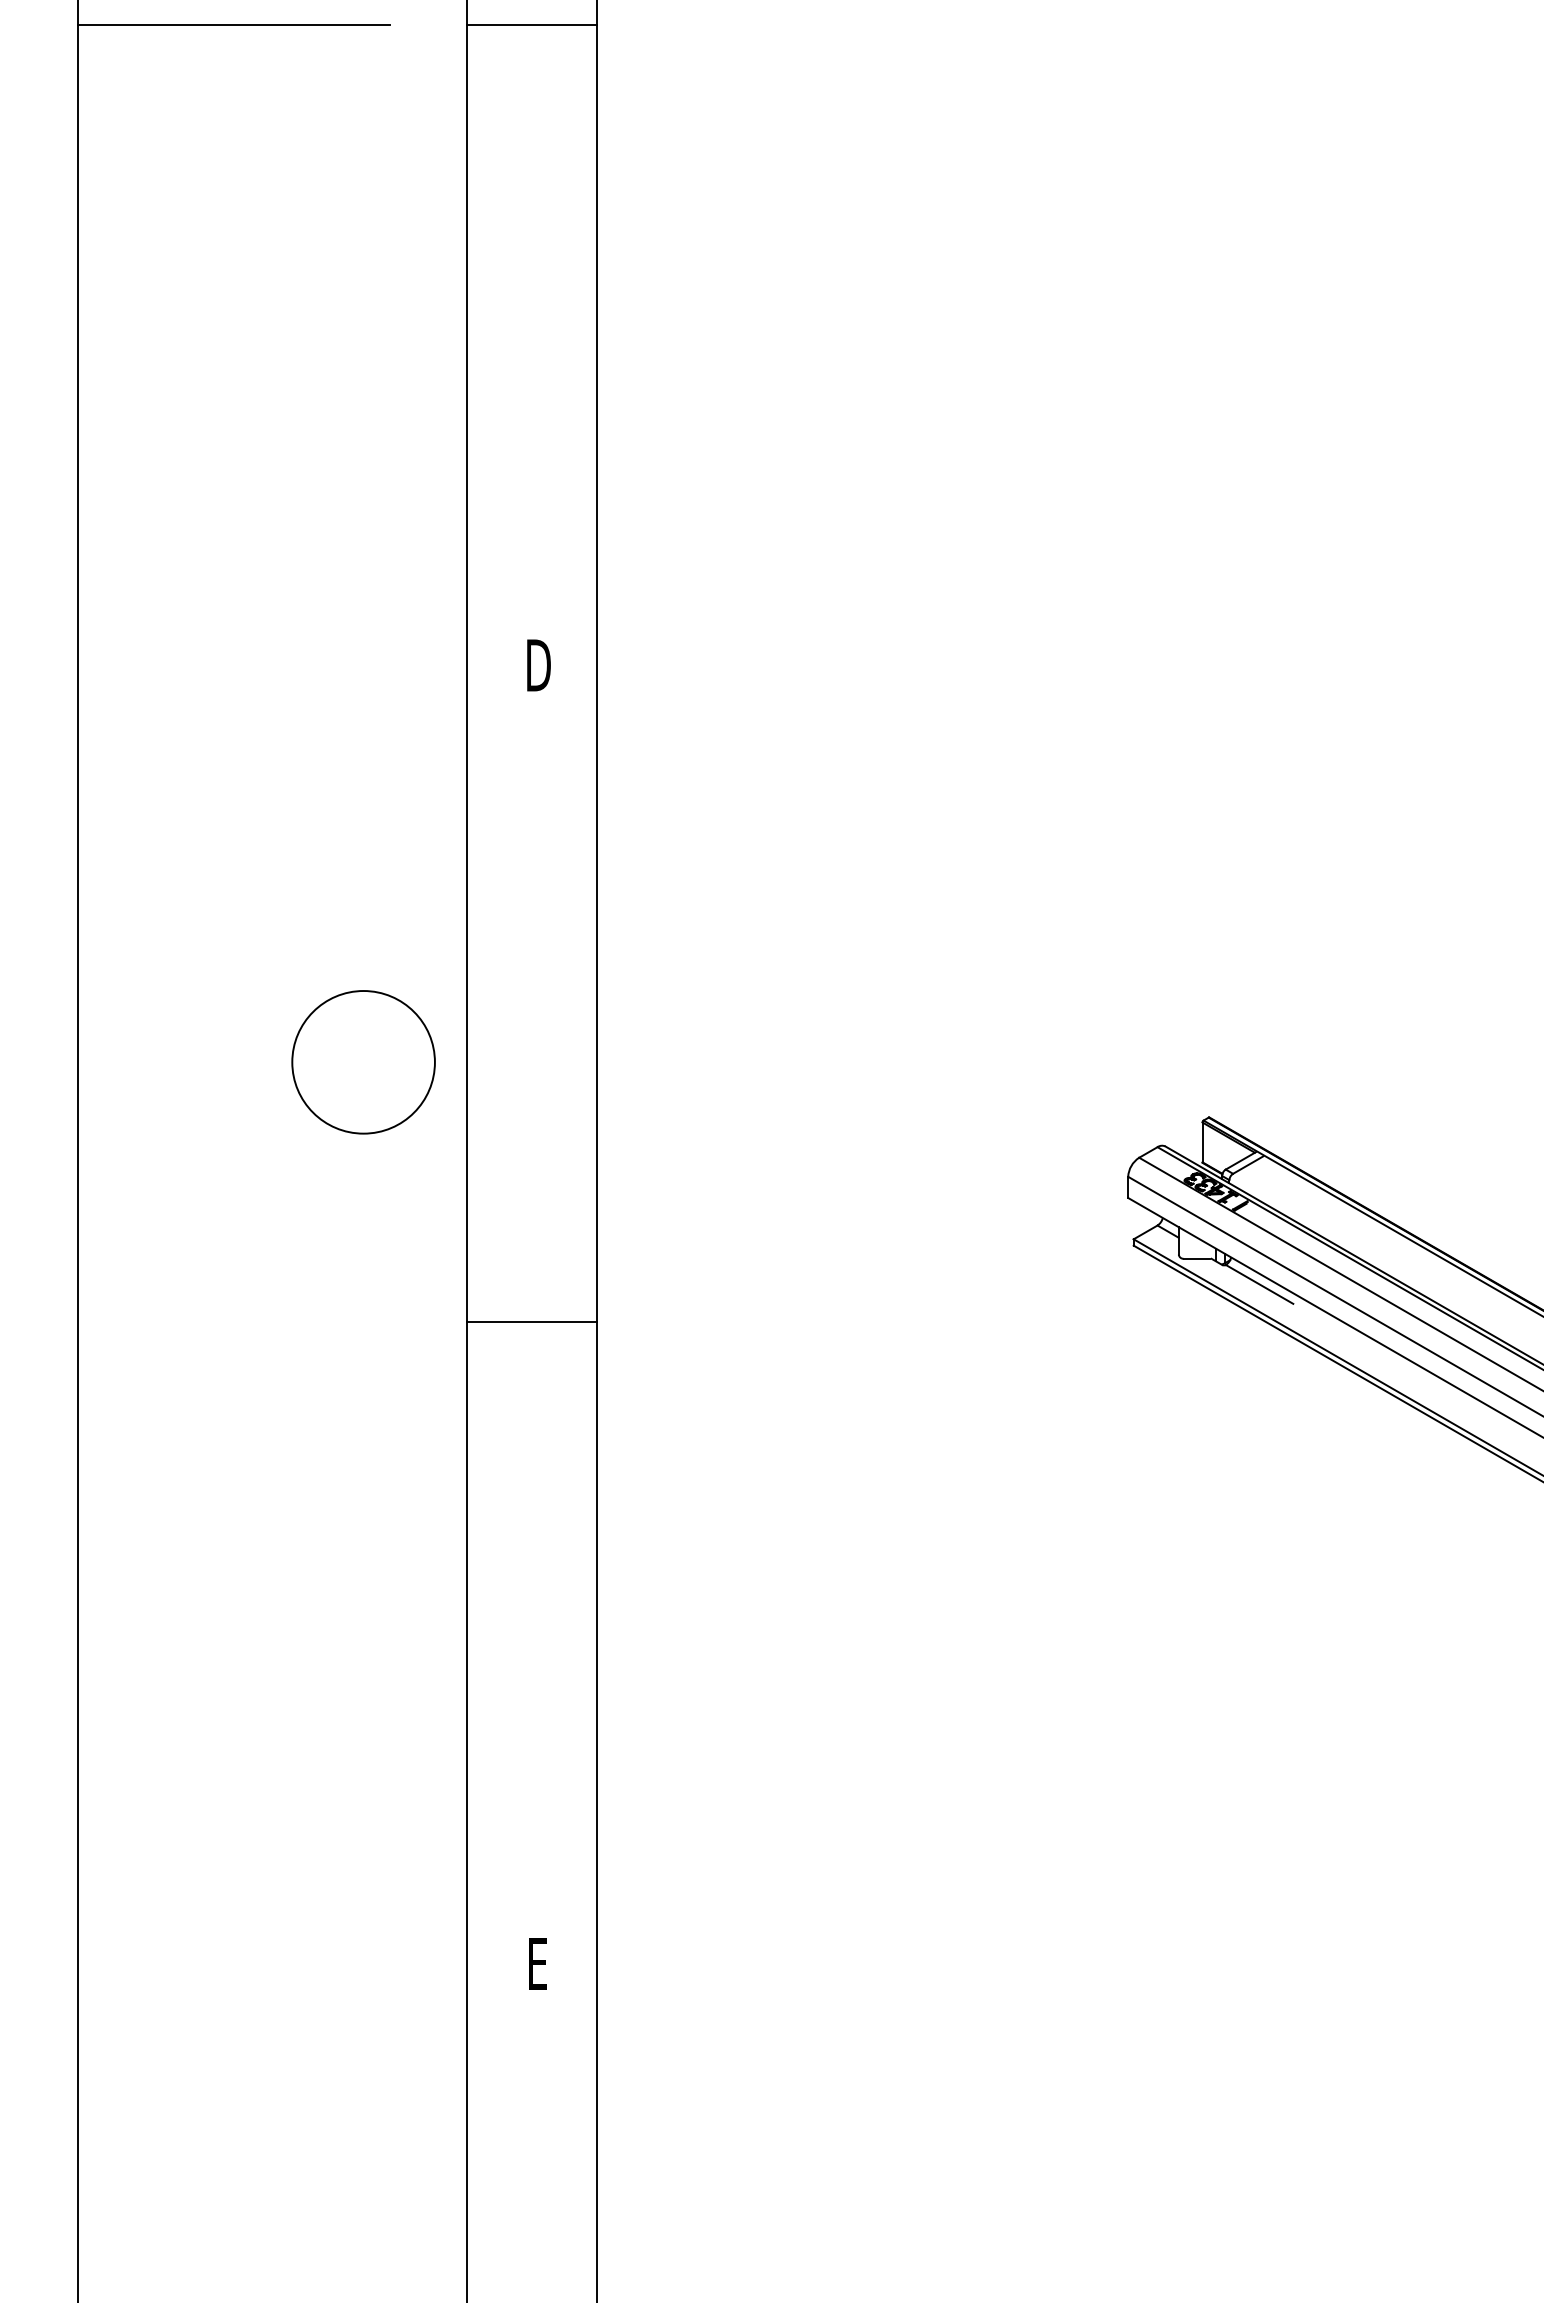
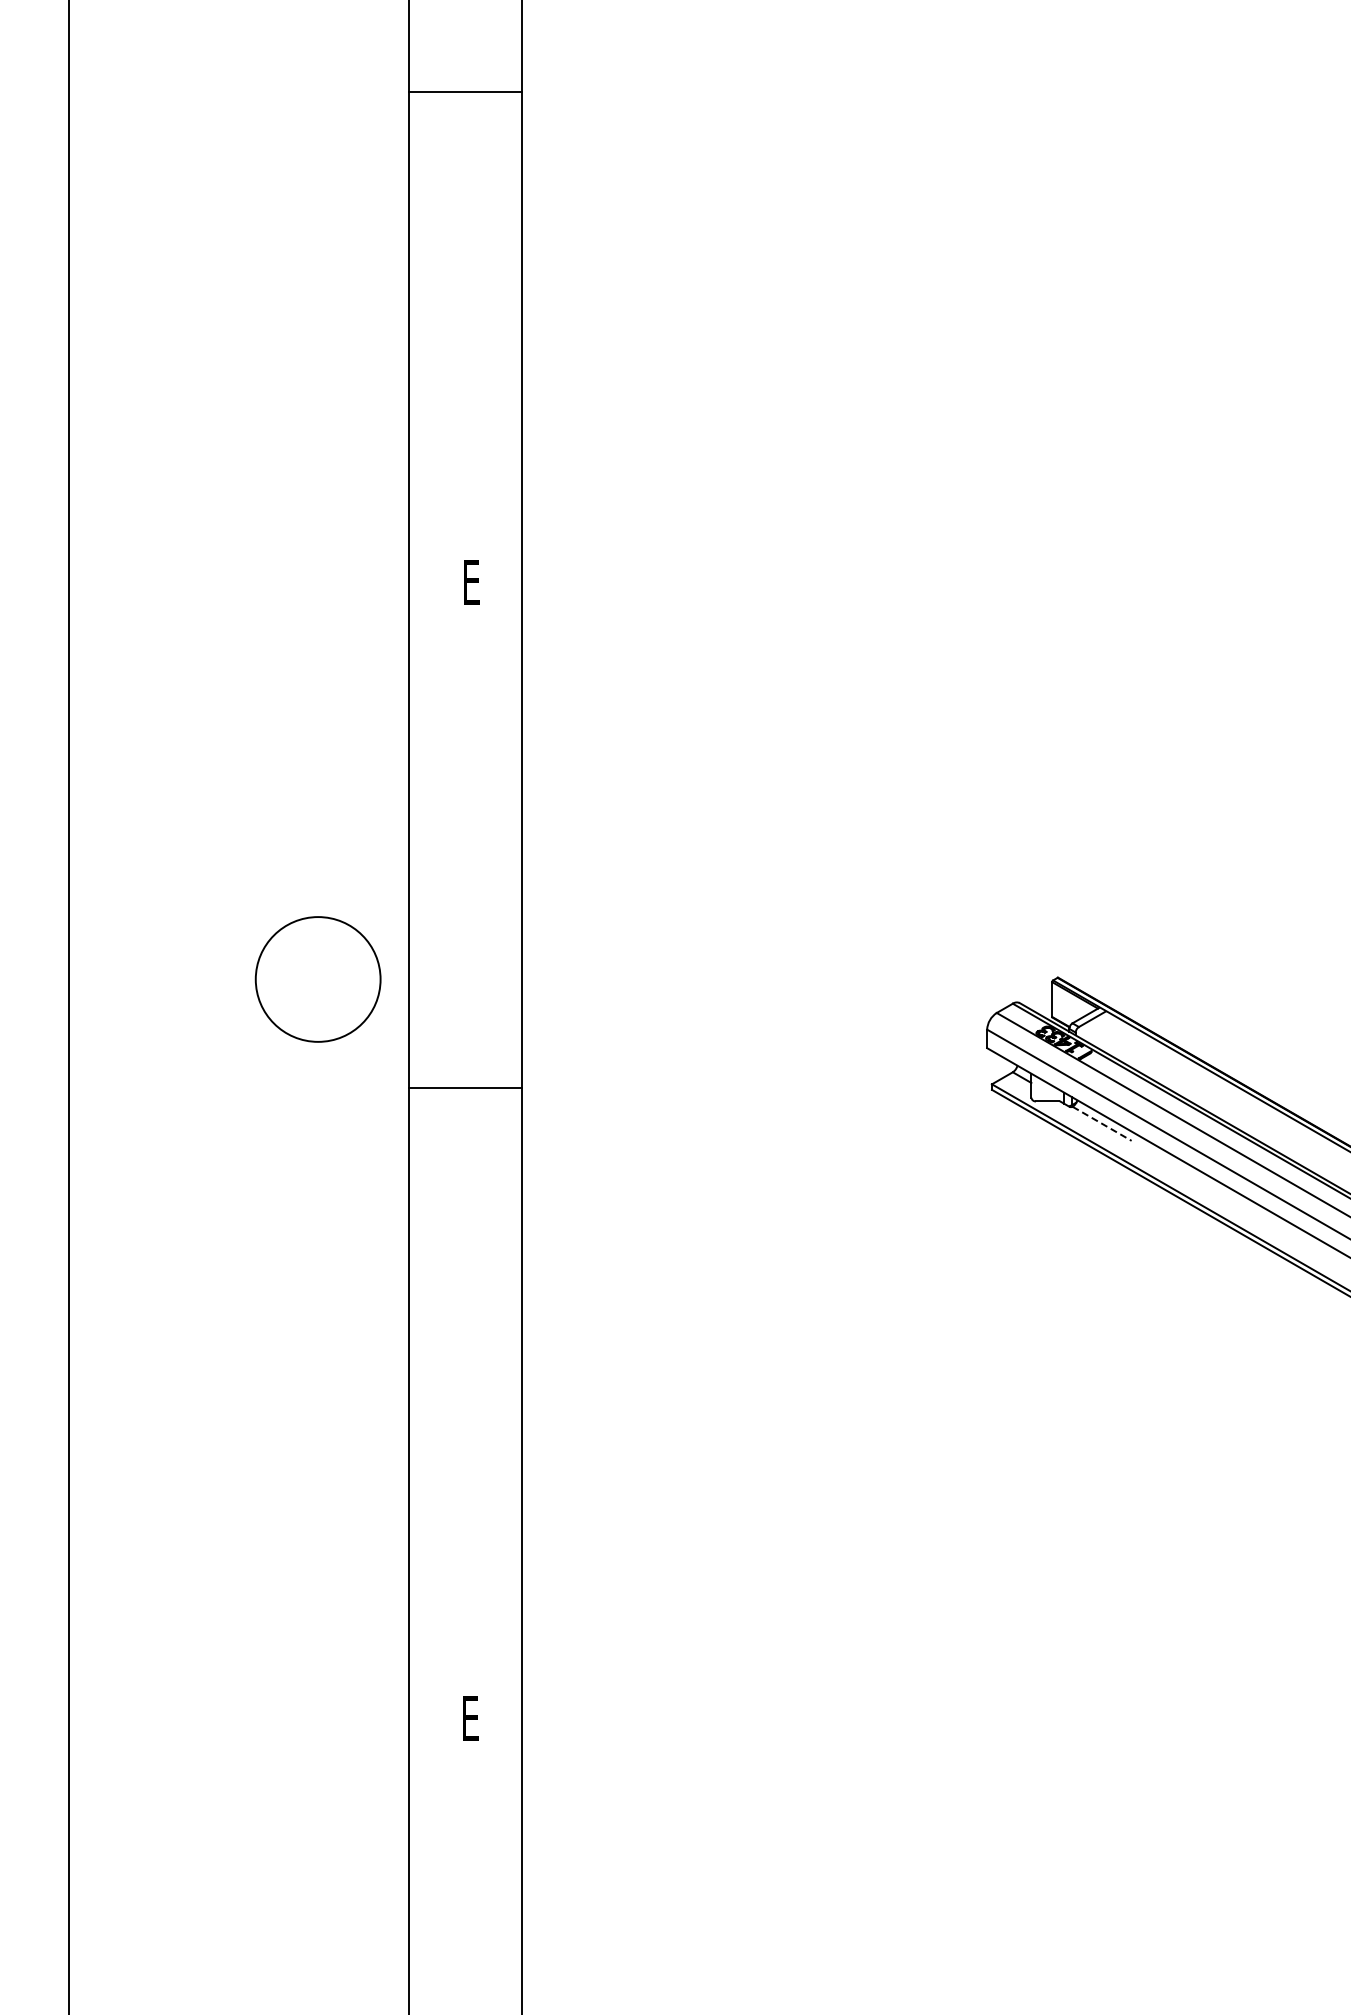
line: (233, 24) -> (204, 21), removed
line: (531, 24) -> (465, 91), moved
text: (538, 664) -> (471, 581), D -> E
circle: (362, 1062) -> (317, 979), moved
line: (1260, 1285) -> (1102, 1124), solid -> dashed
line: (531, 1321) -> (465, 1088), moved

